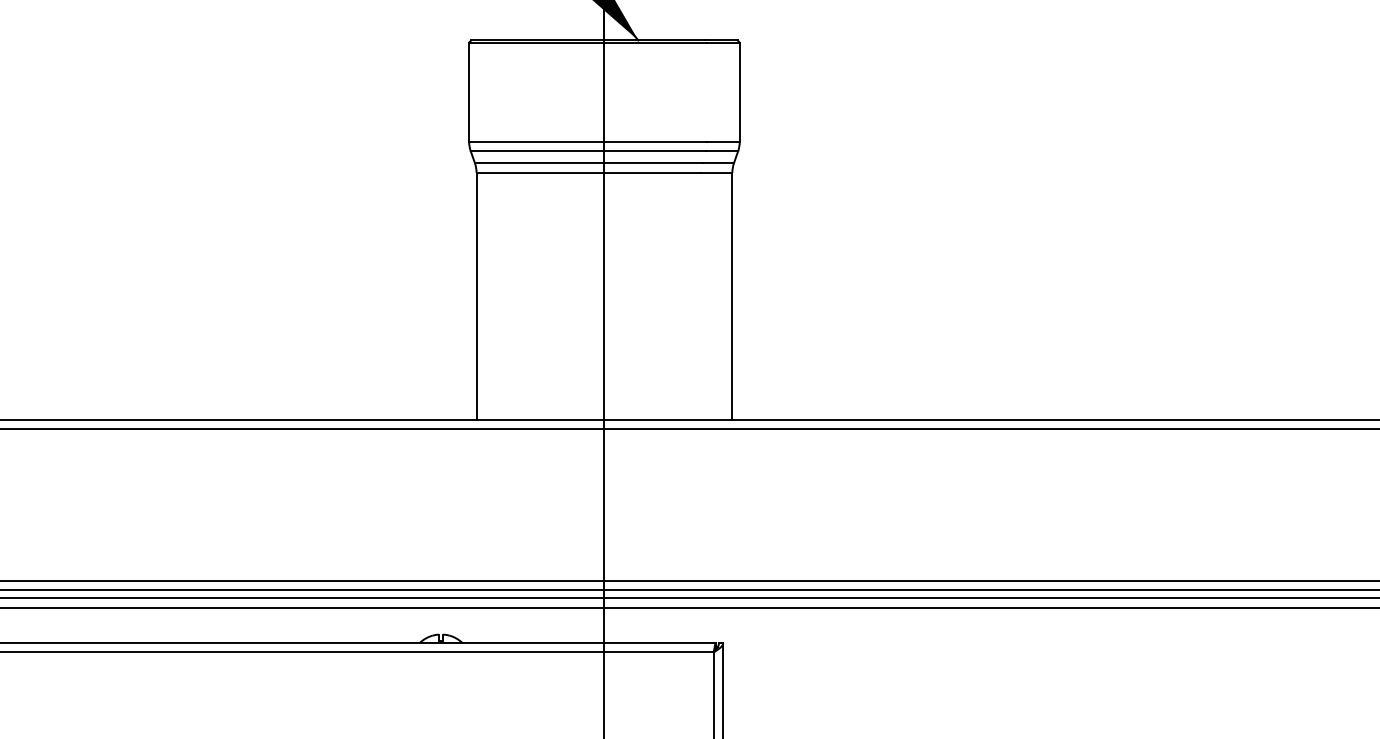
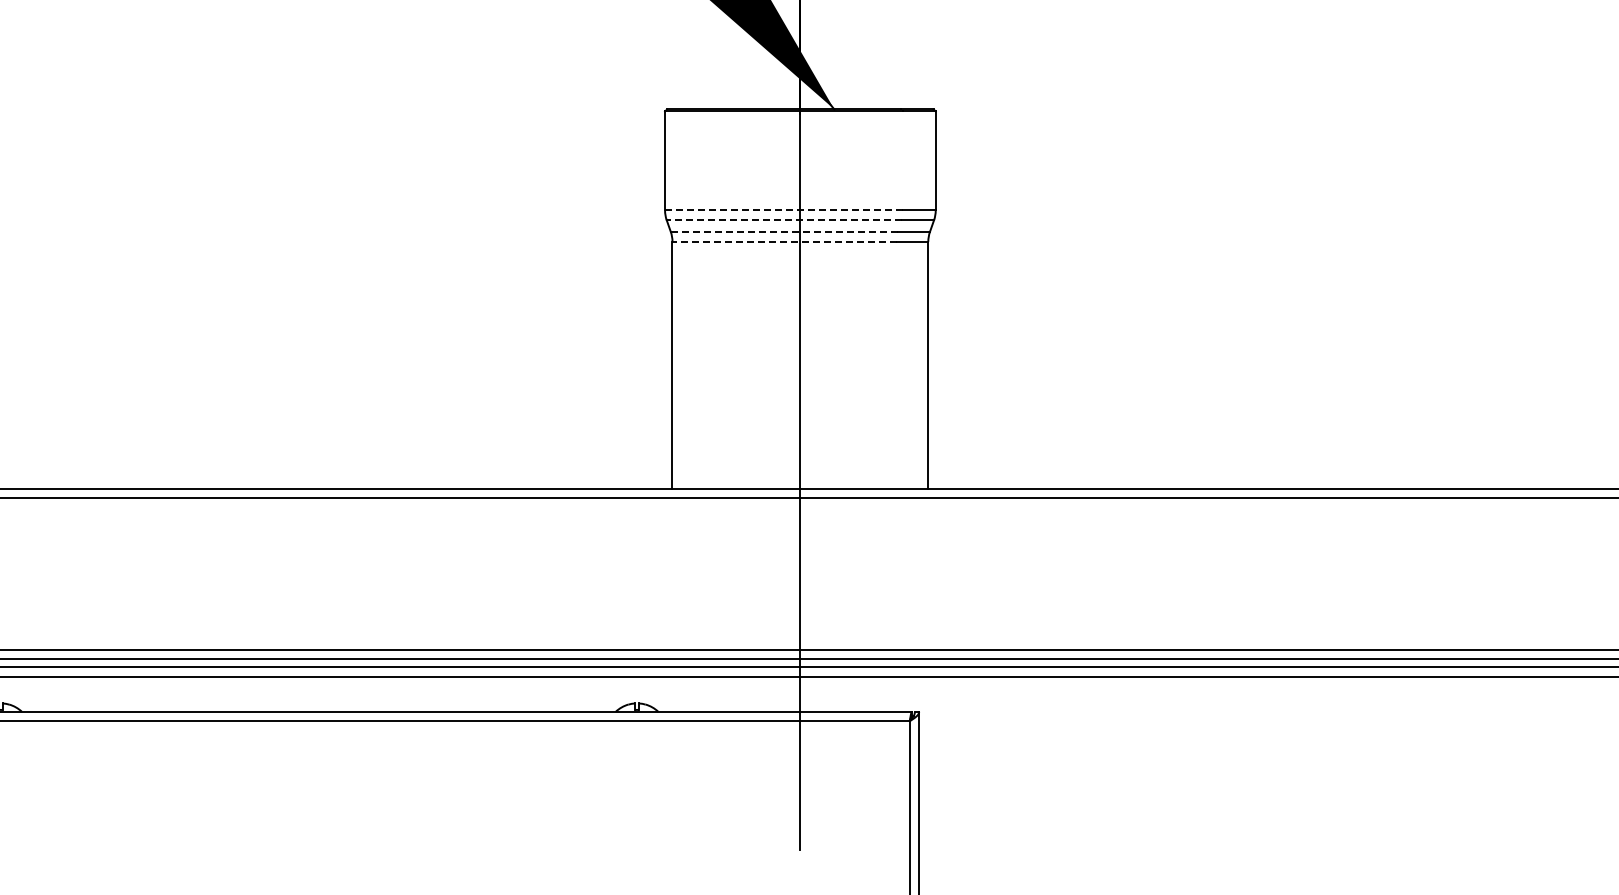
line: (587, 141) -> (783, 210), solid -> dashed
line: (587, 151) -> (783, 220), solid -> dashed
line: (588, 162) -> (784, 231), solid -> dashed
line: (588, 172) -> (784, 241), solid -> dashed

